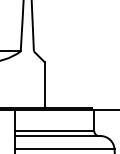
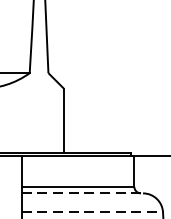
line: (57, 136) -> (81, 194), solid -> dashed
line: (64, 149) -> (91, 212), solid -> dashed

